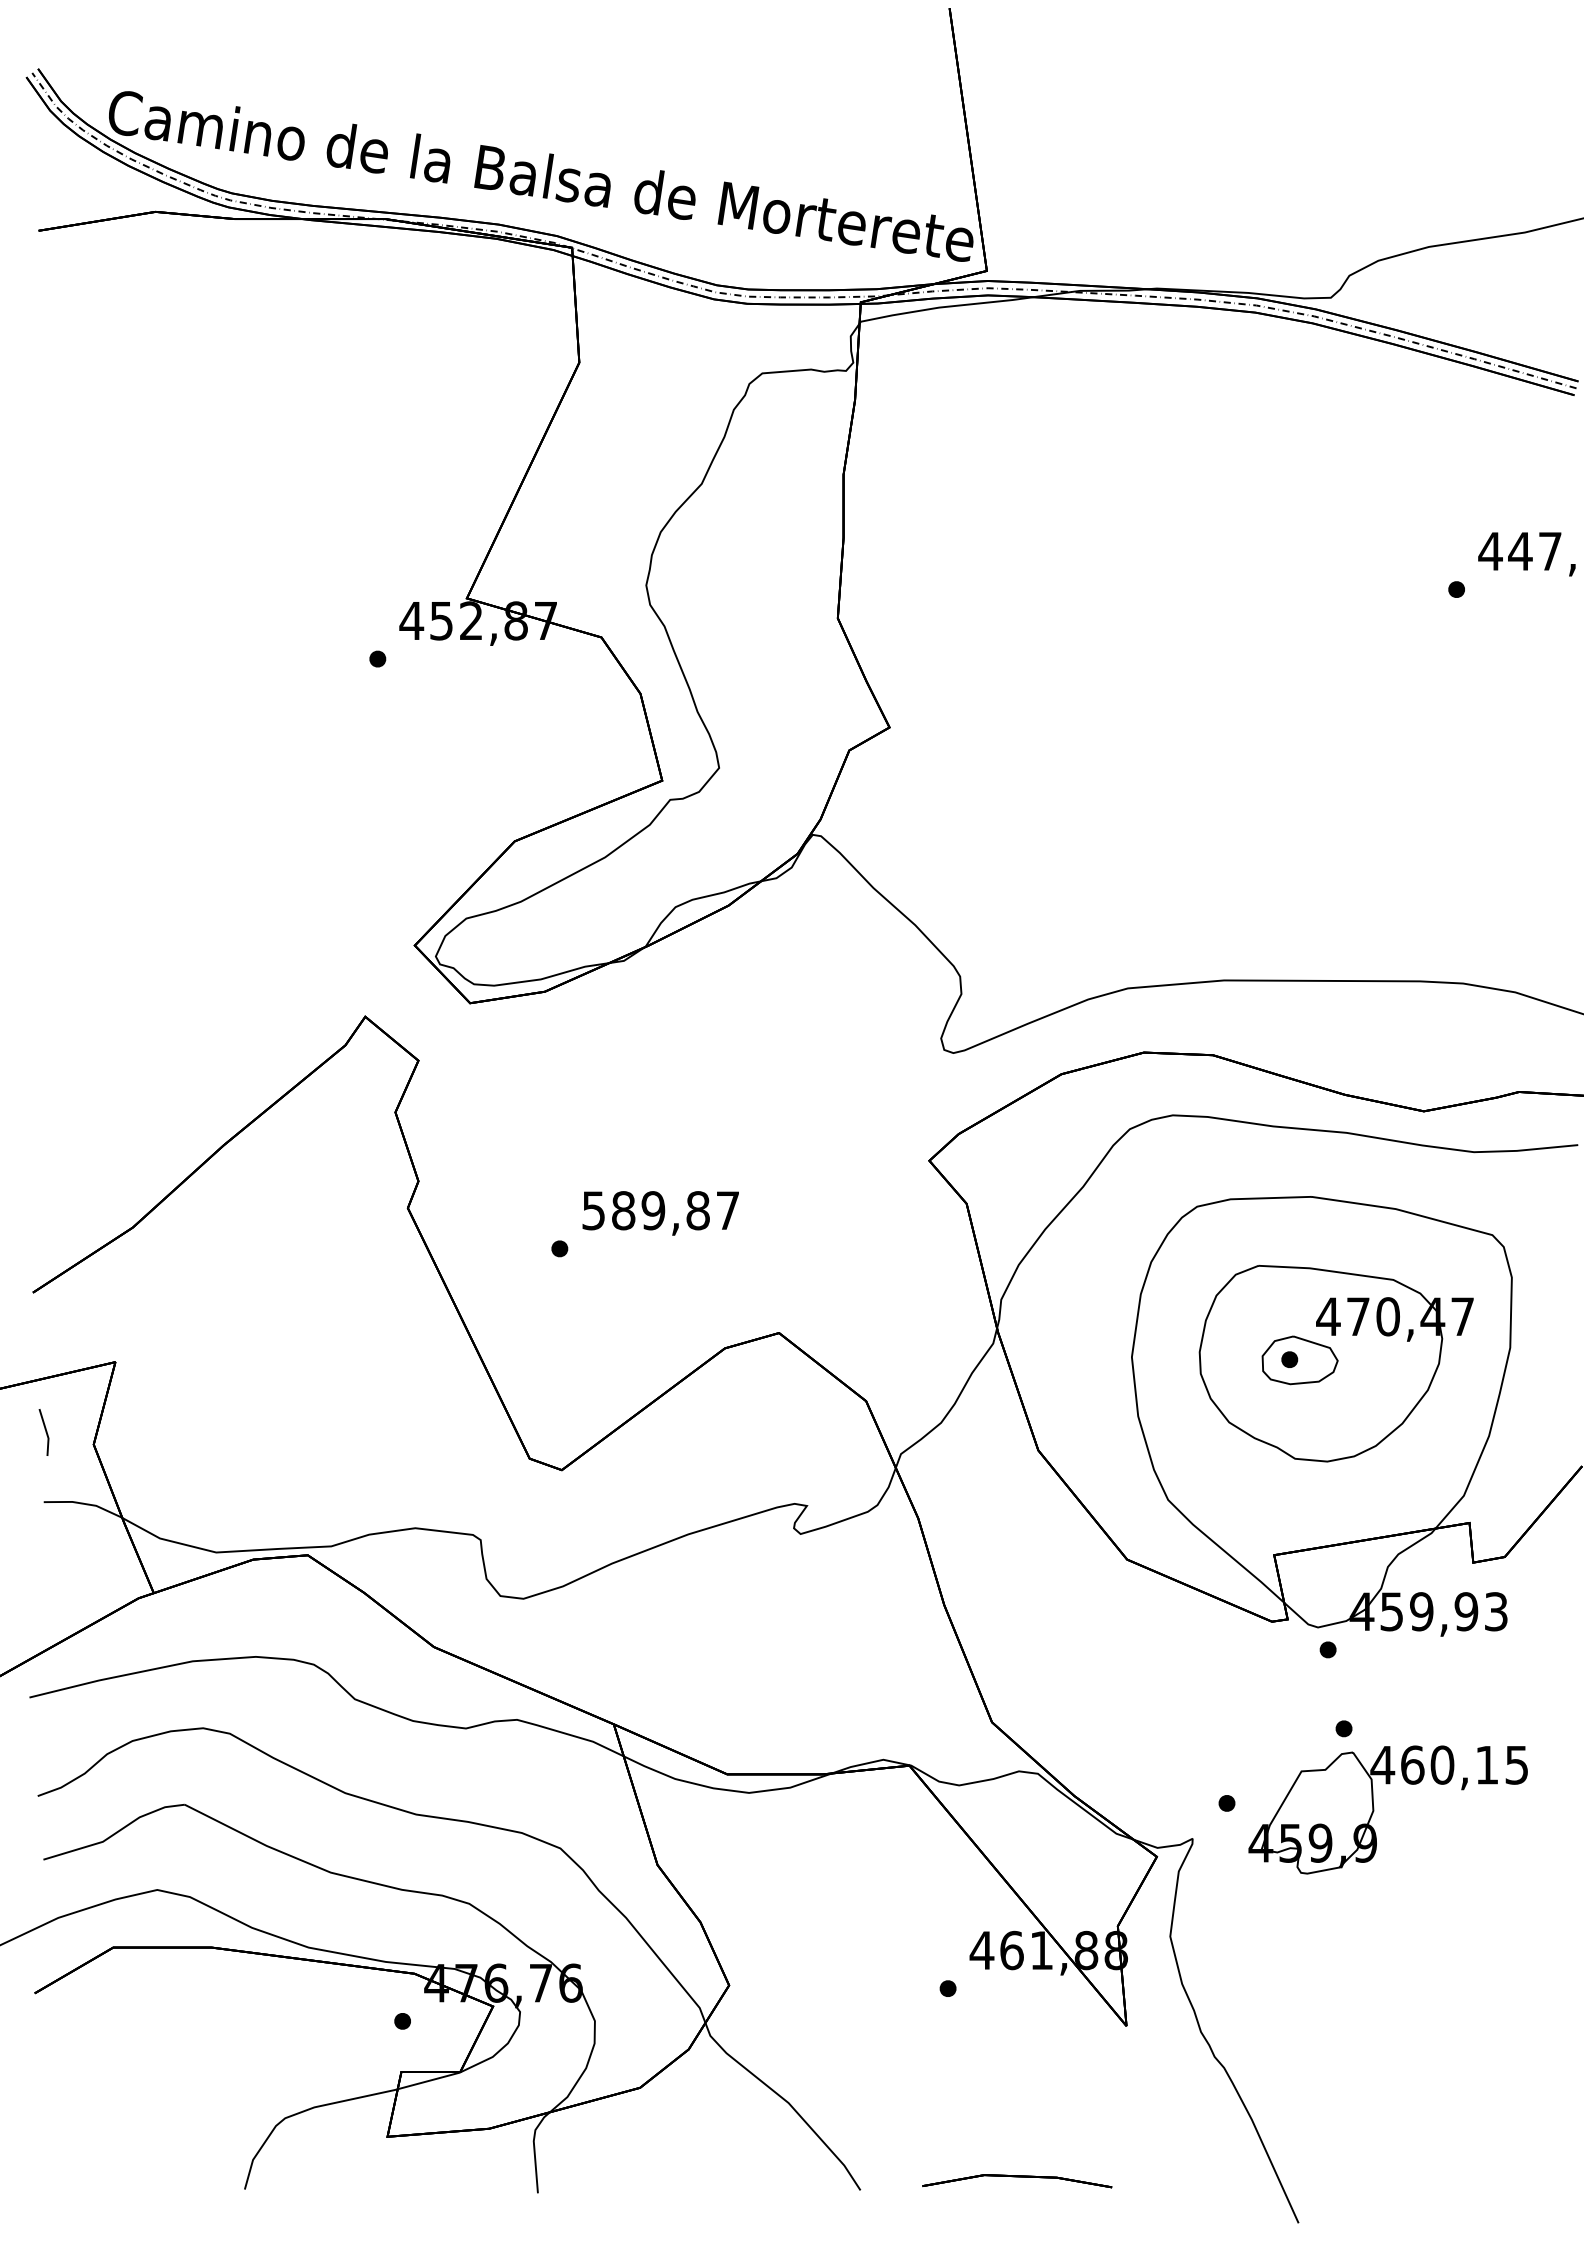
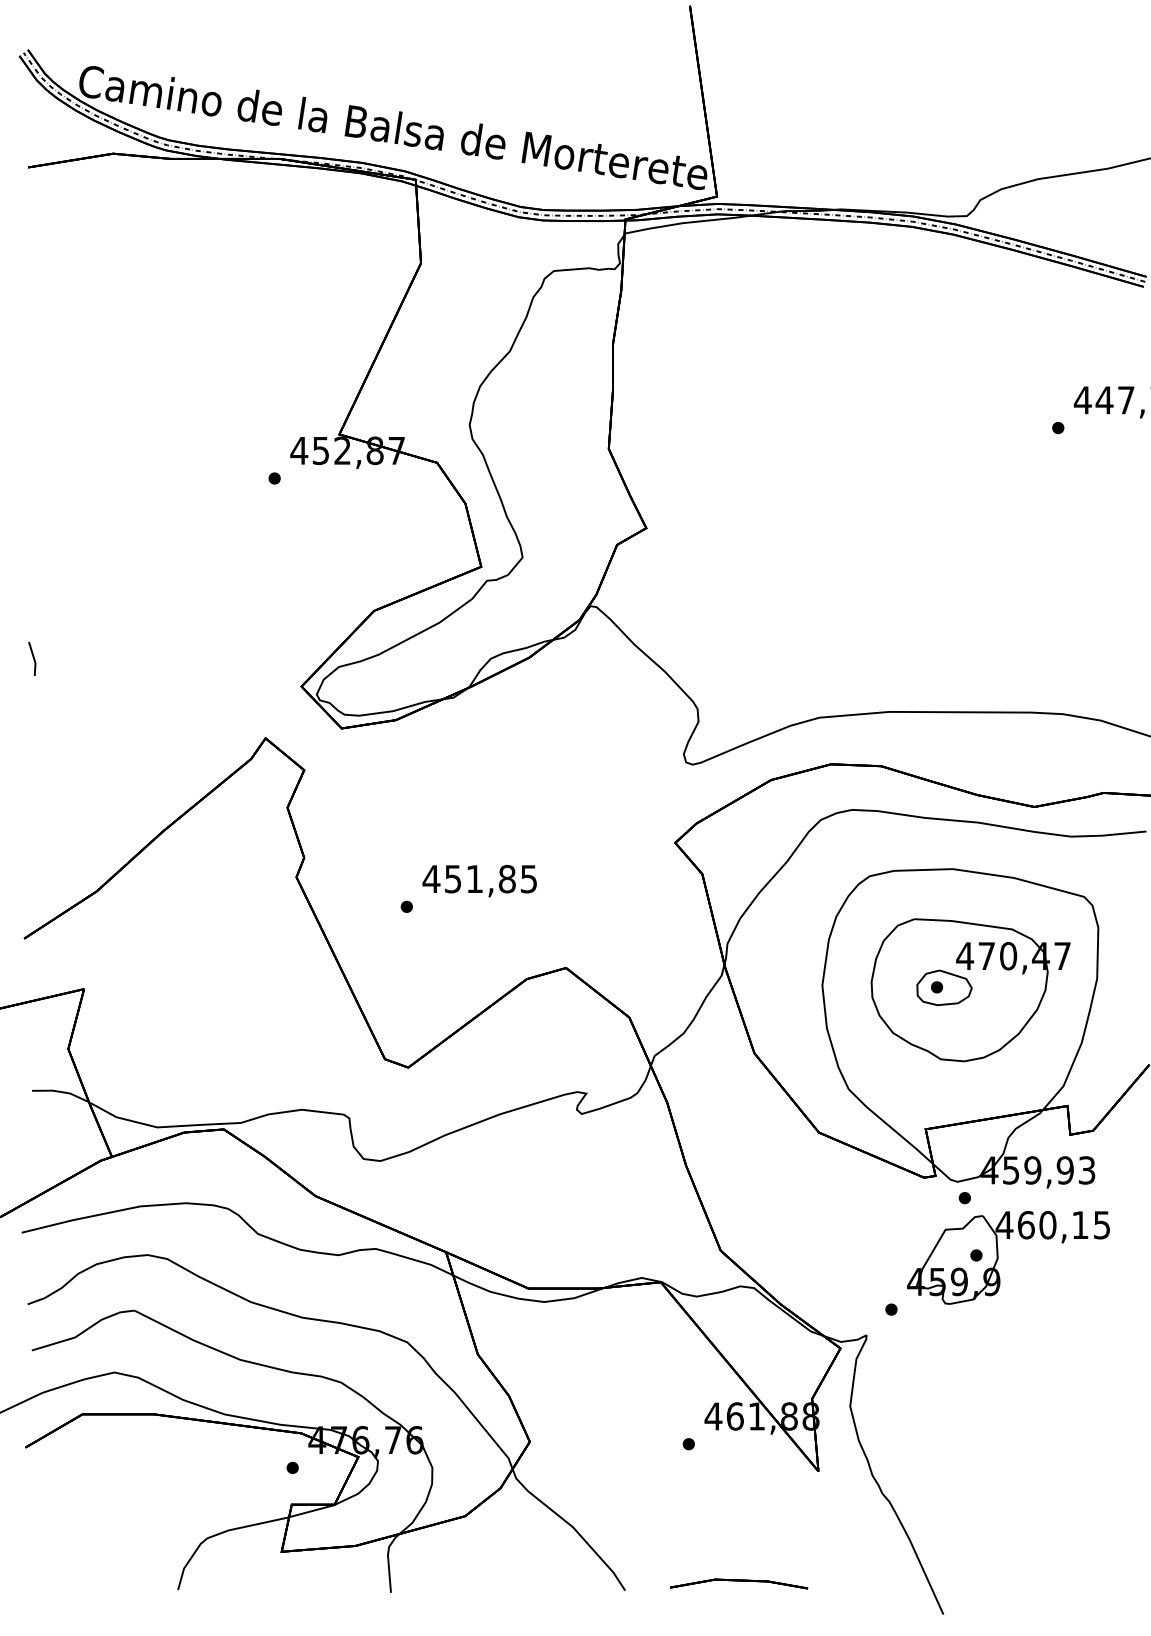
text: (659, 1210) -> (479, 879), 589,87 -> 451,85
line: (45, 1432) -> (33, 658), moved
part: (1374, 1809) -> (998, 1257), moved

